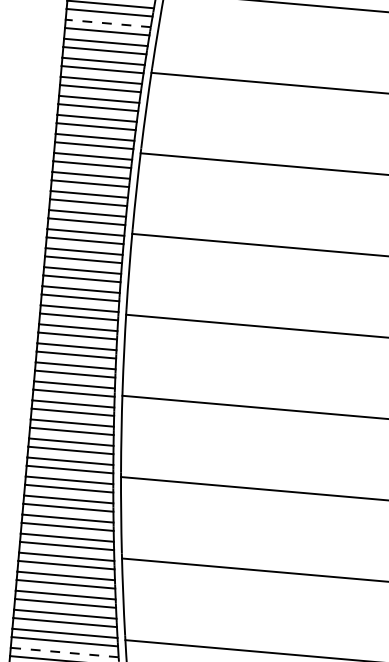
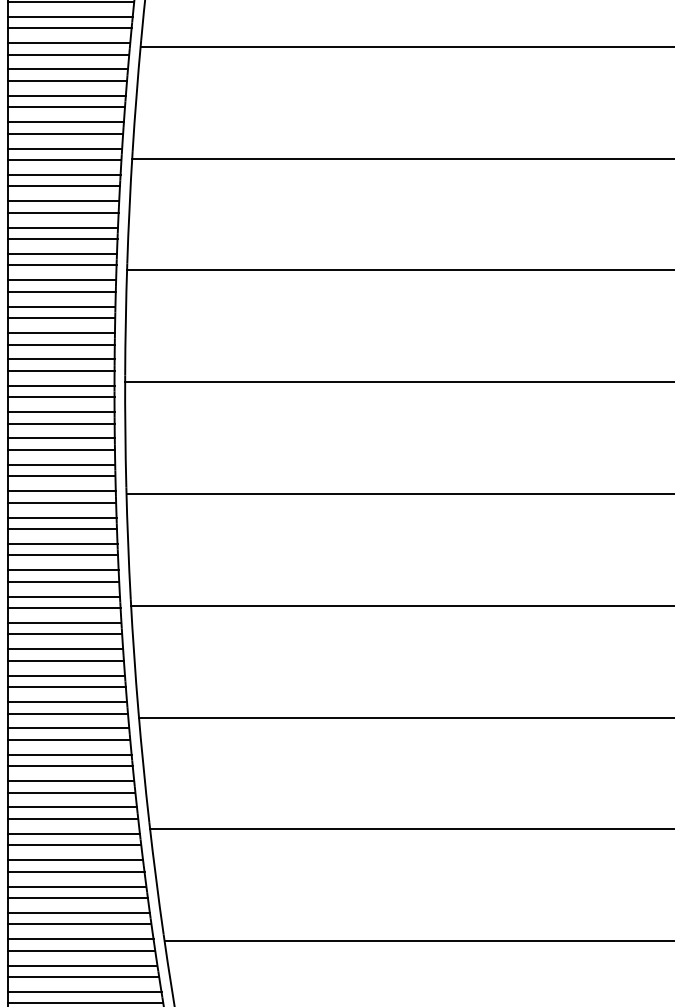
line: (107, 23) -> (66, 95), dashed -> solid
line: (64, 652) -> (82, 965), dashed -> solid

